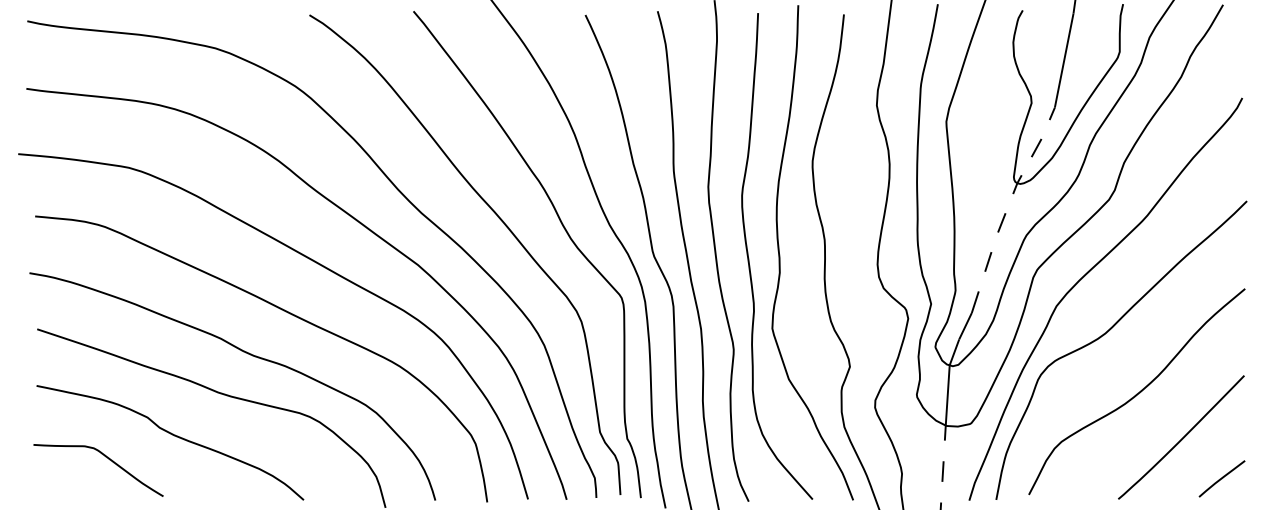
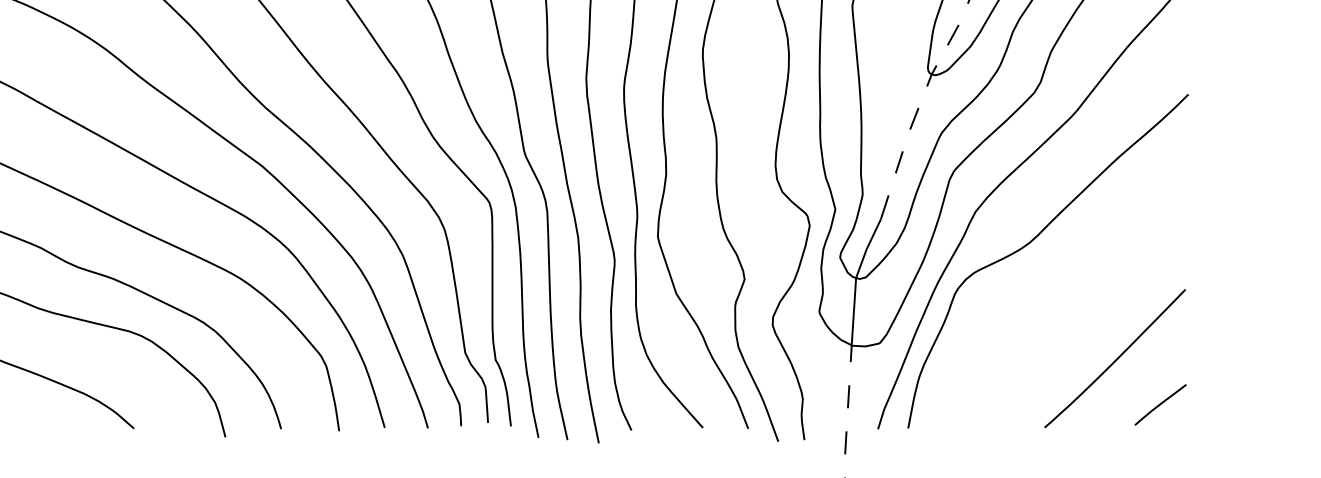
curve: (1136, 393) -> (1064, 309), removed

